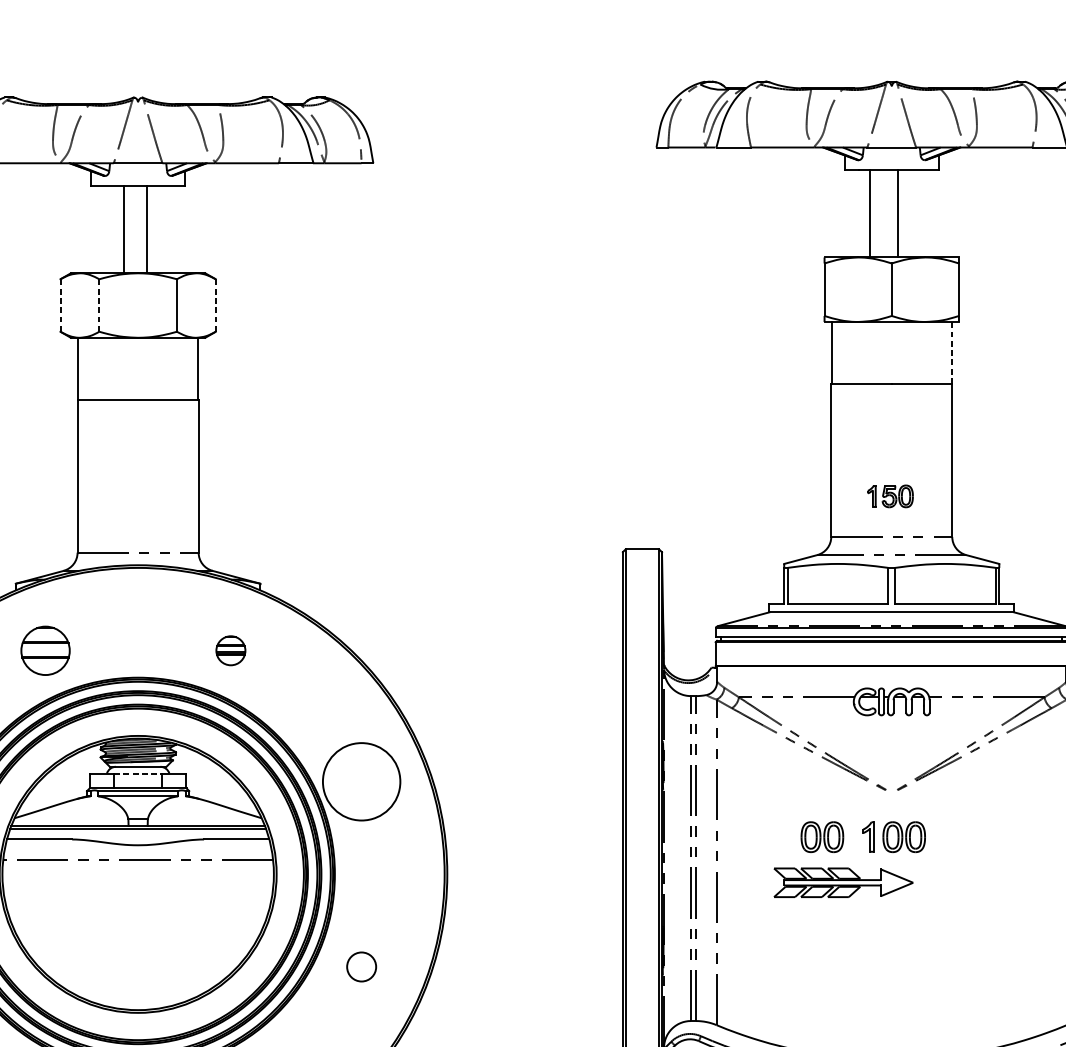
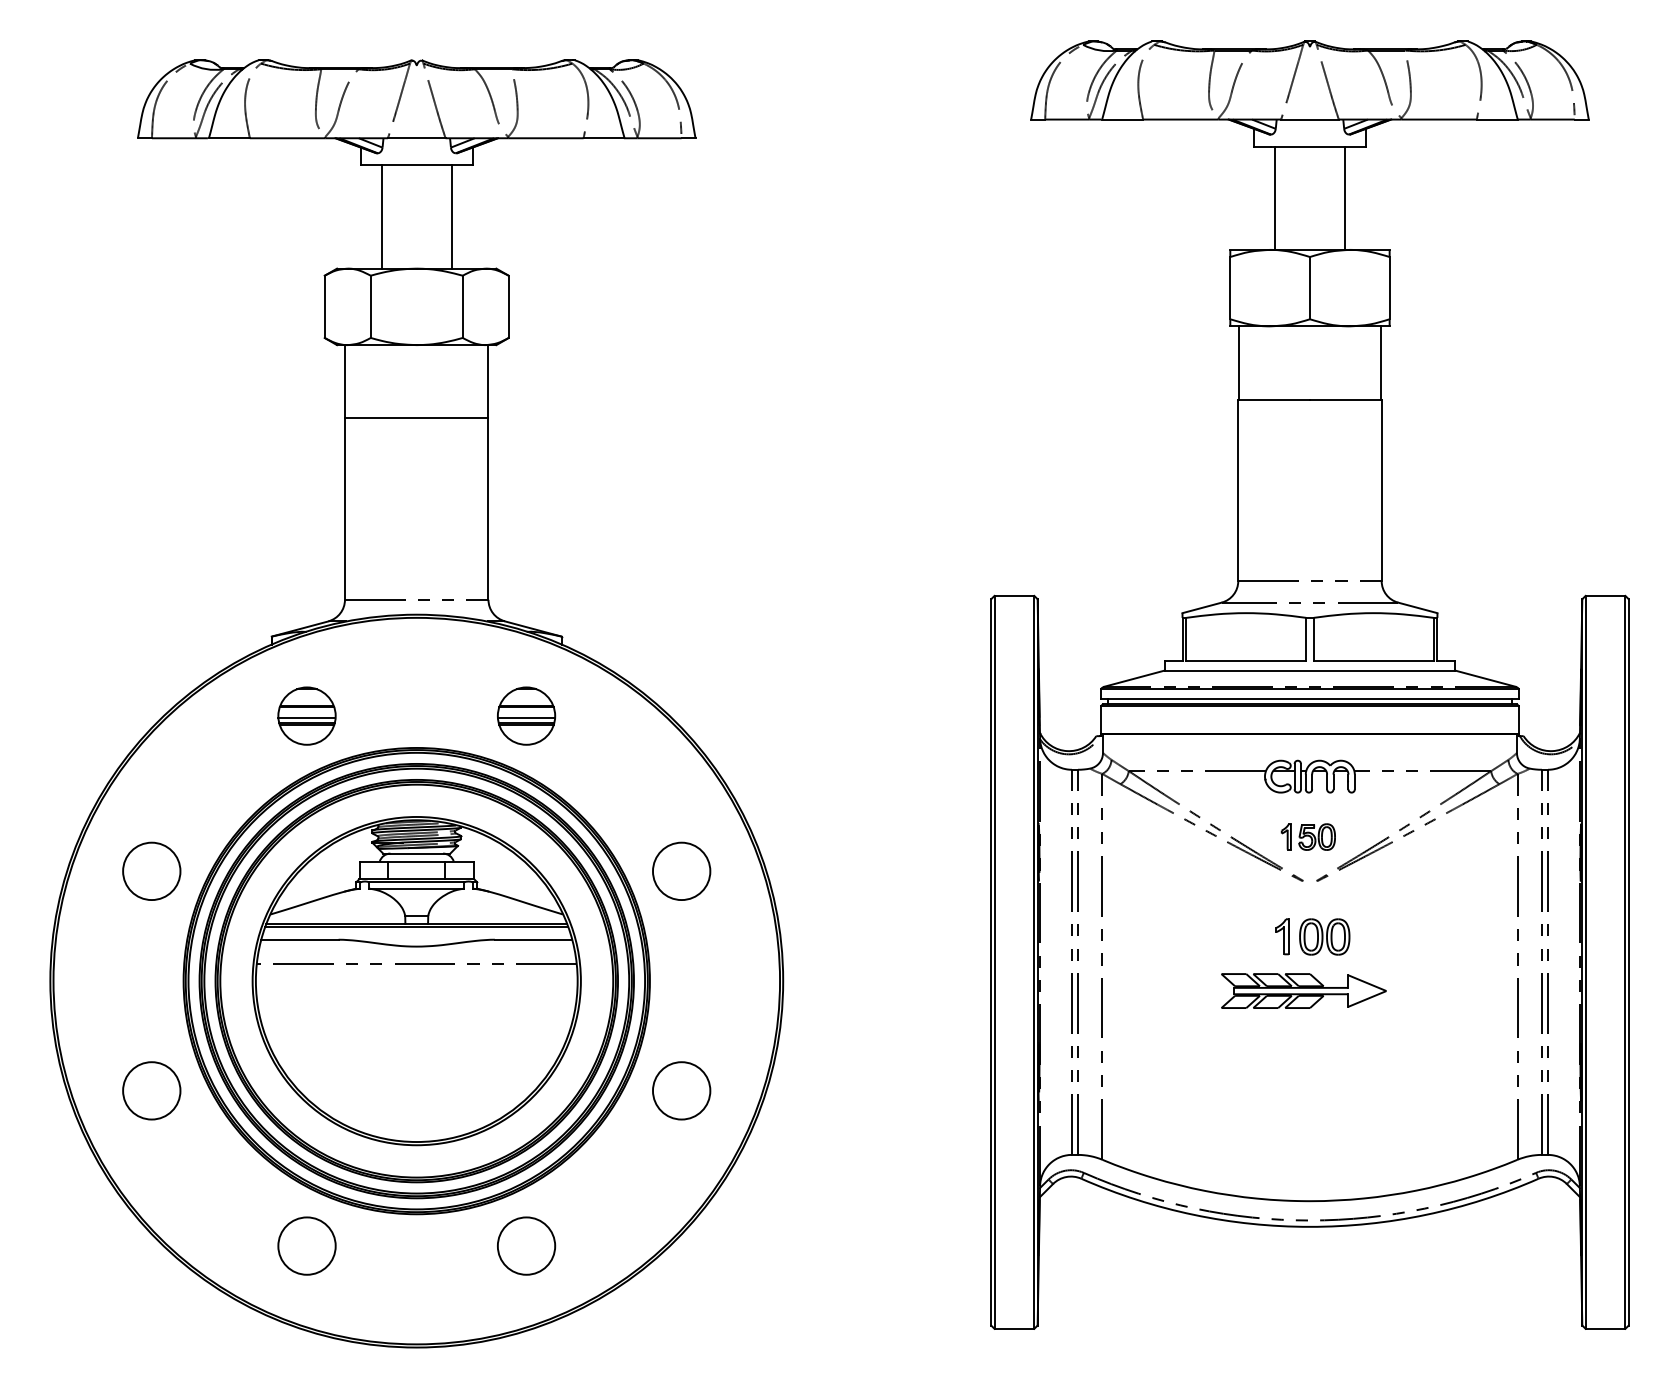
line: (870, 213) -> (1345, 197), moved
line: (898, 213) -> (1274, 197), moved
line: (123, 229) -> (451, 216), moved
line: (146, 229) -> (381, 216), moved
line: (60, 305) -> (324, 306), dashed -> solid
line: (99, 305) -> (370, 306), dashed -> solid
line: (215, 305) -> (508, 306), dashed -> solid
line: (952, 353) -> (1381, 363), dashed -> solid
part: (889, 495) -> (1307, 836), moved
part: (230, 650) -> (526, 715), size x1.67
line: (45, 652) -> (306, 718), added
line: (137, 773) -> (416, 861), dashed -> solid
circle: (361, 781) -> (681, 871), size x0.62
part: (822, 836) -> (1227, 936), removed
part: (843, 882) -> (1303, 990), moved
circle: (361, 966) -> (681, 1090), size x1.67

